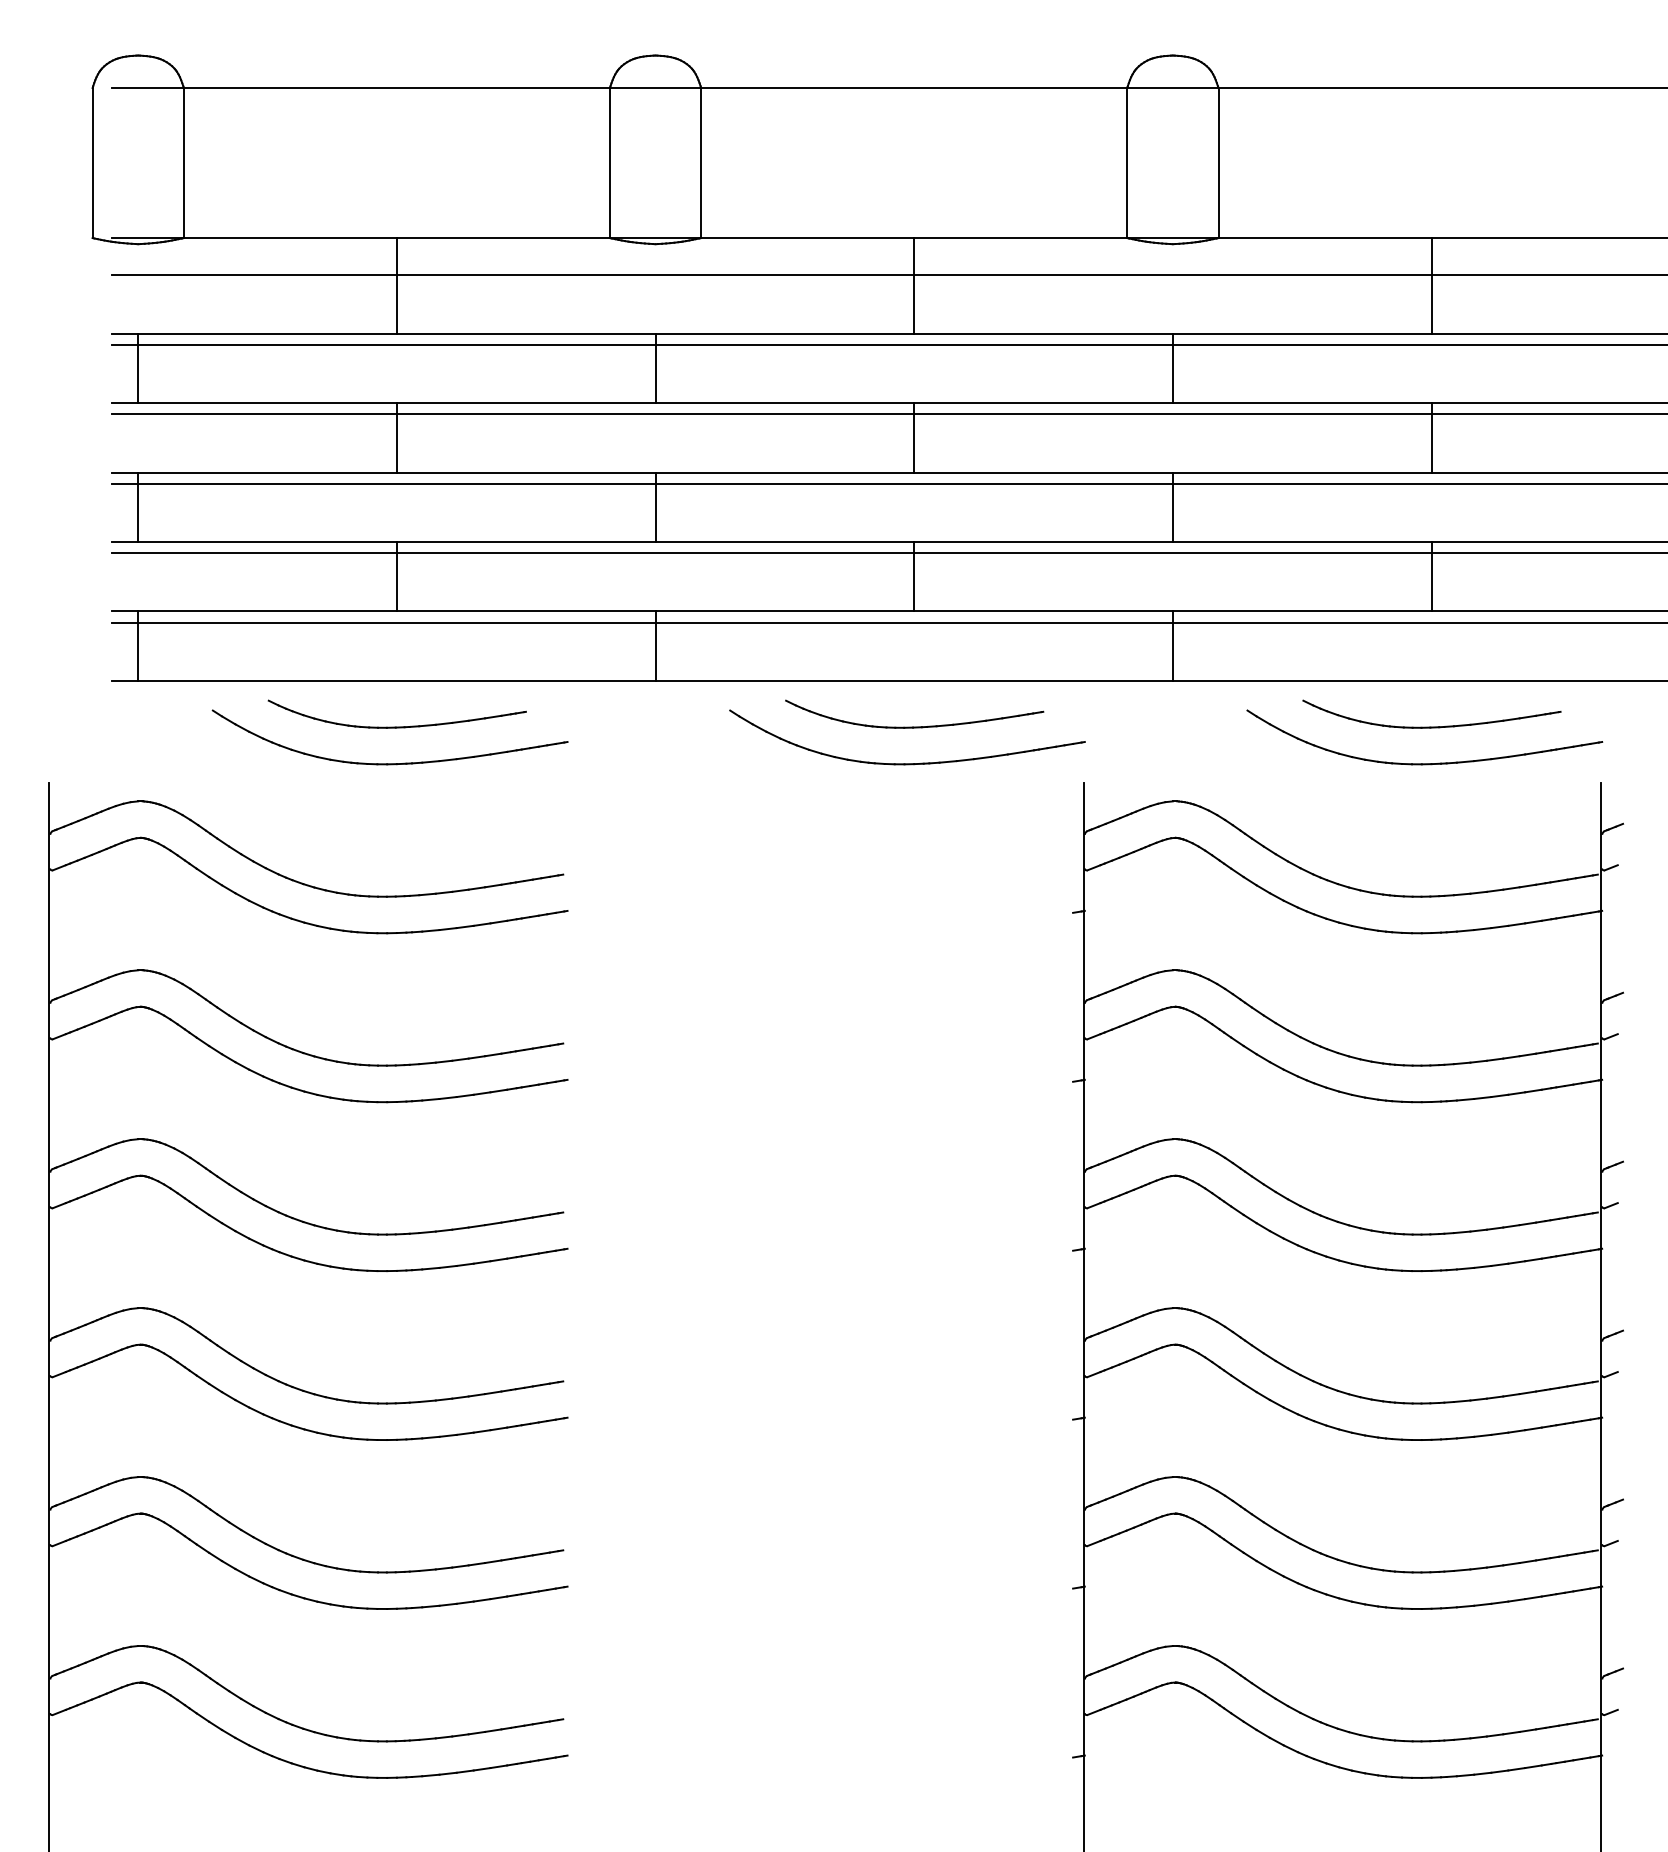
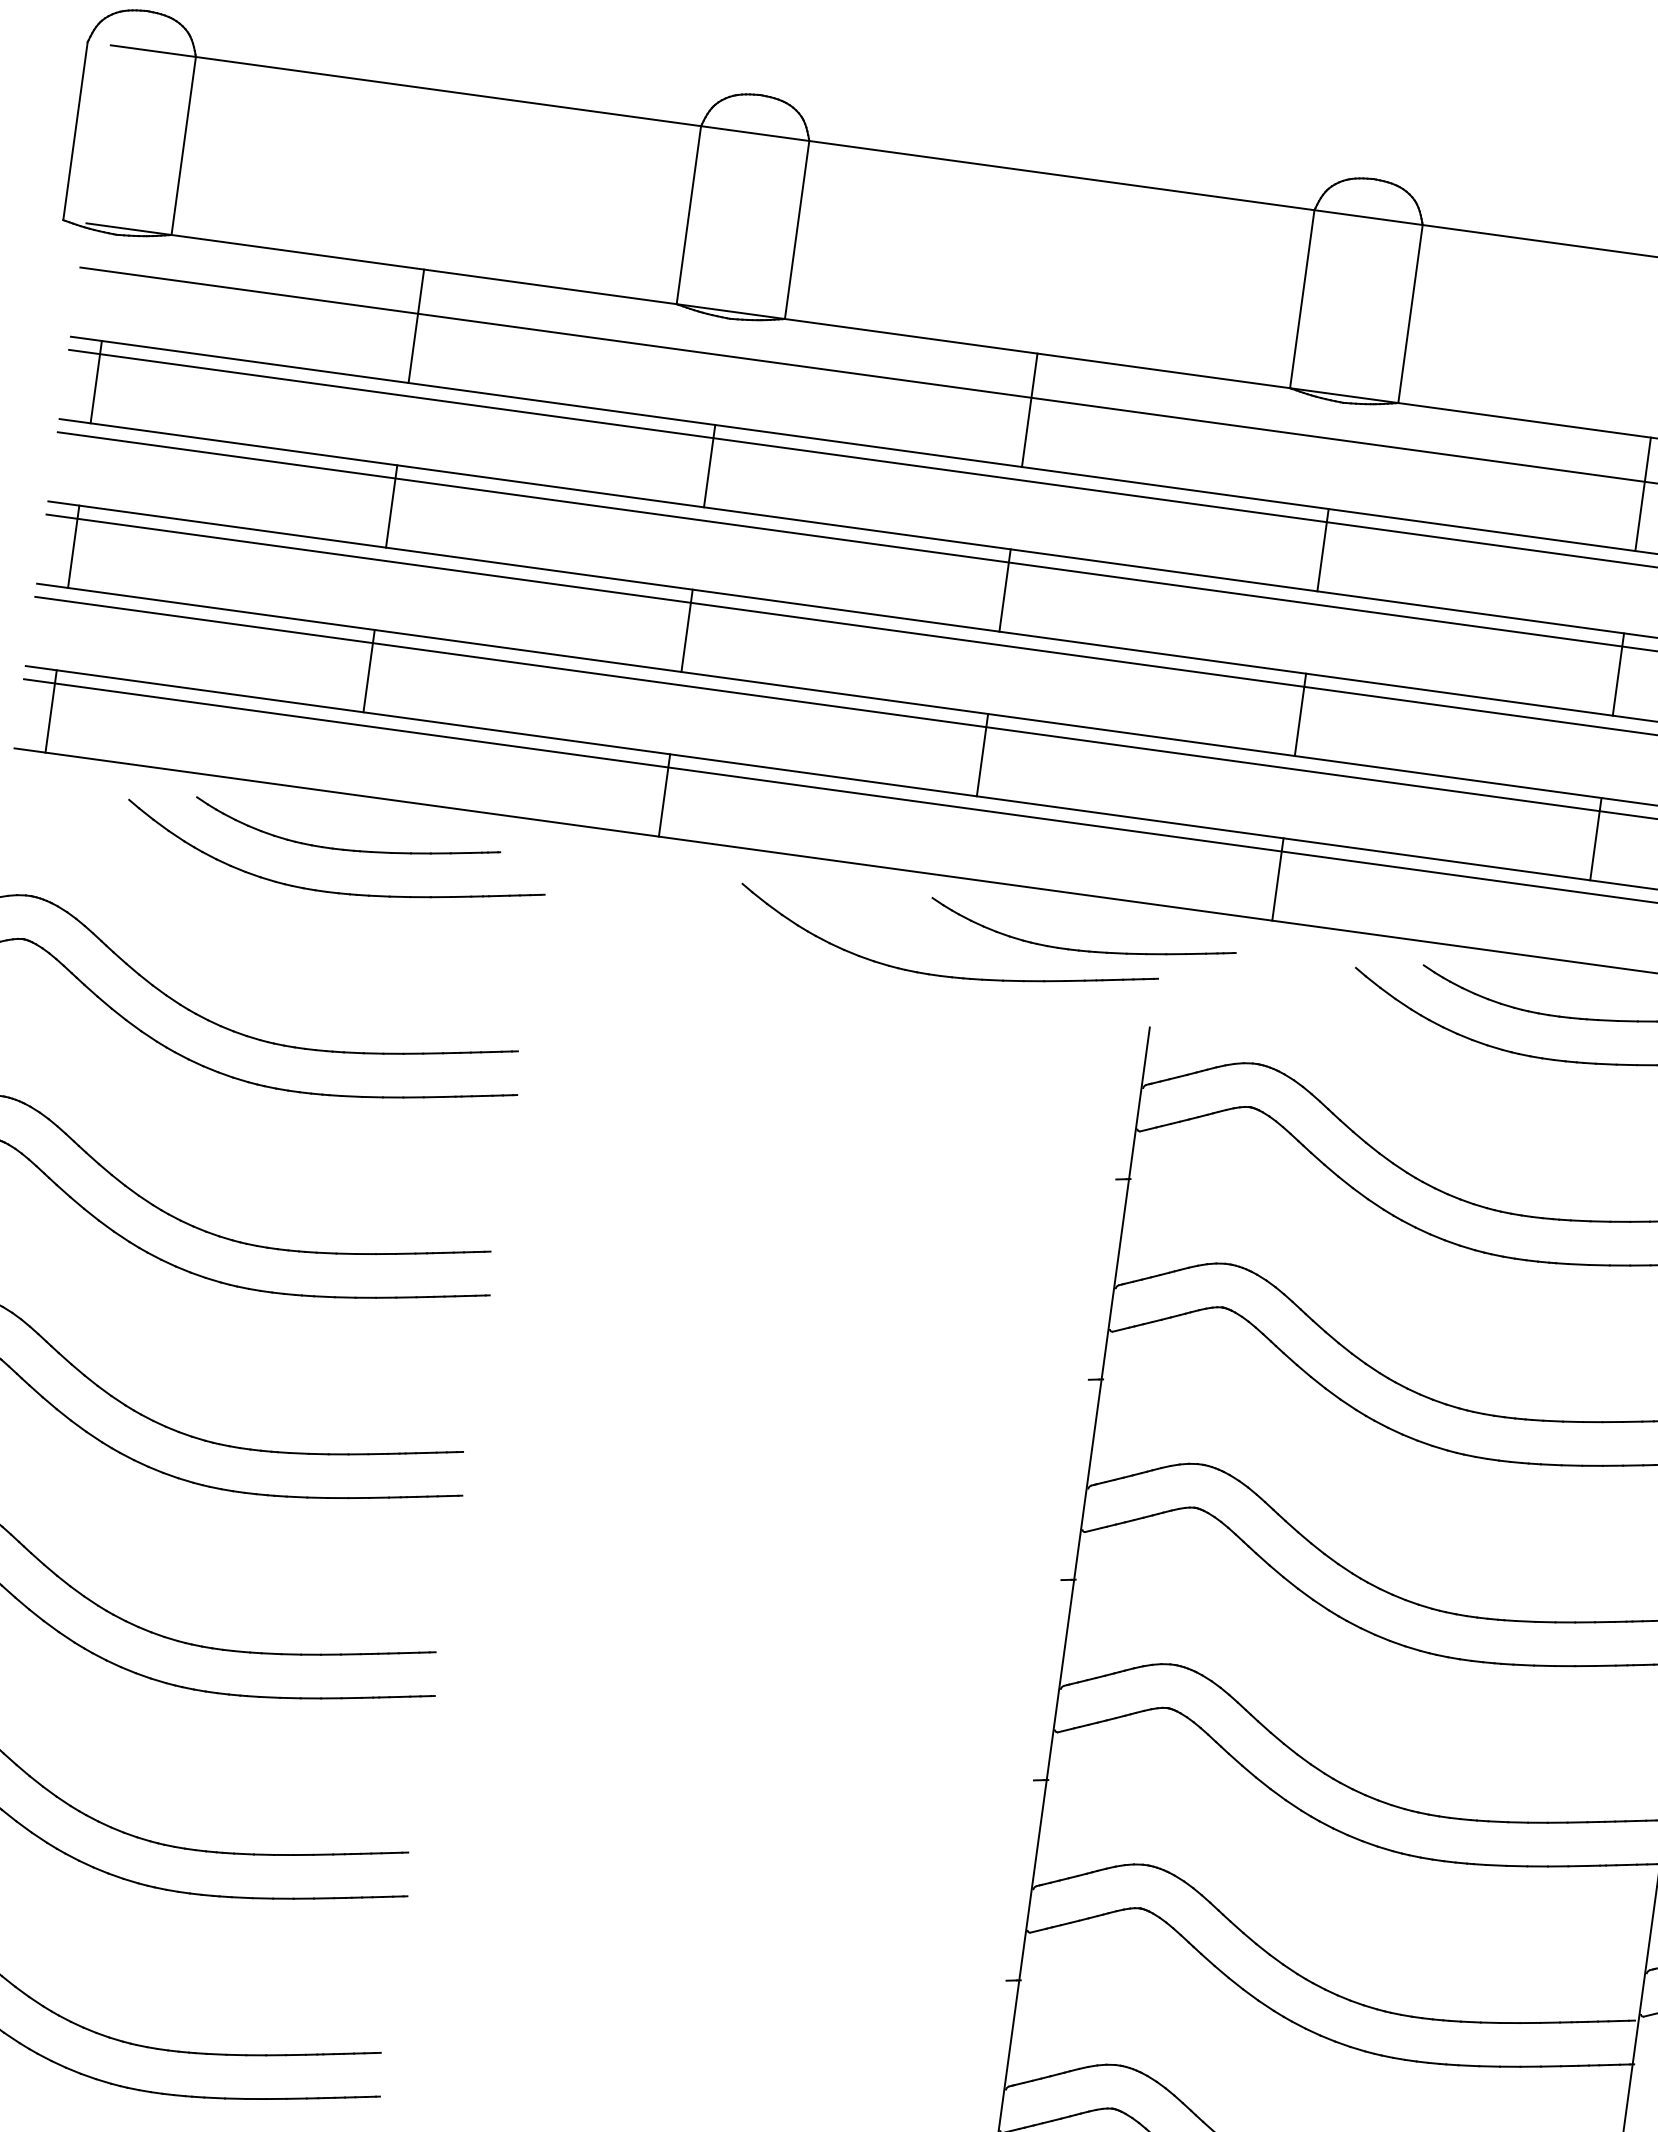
part: (914, 726) -> (1080, 949), moved

